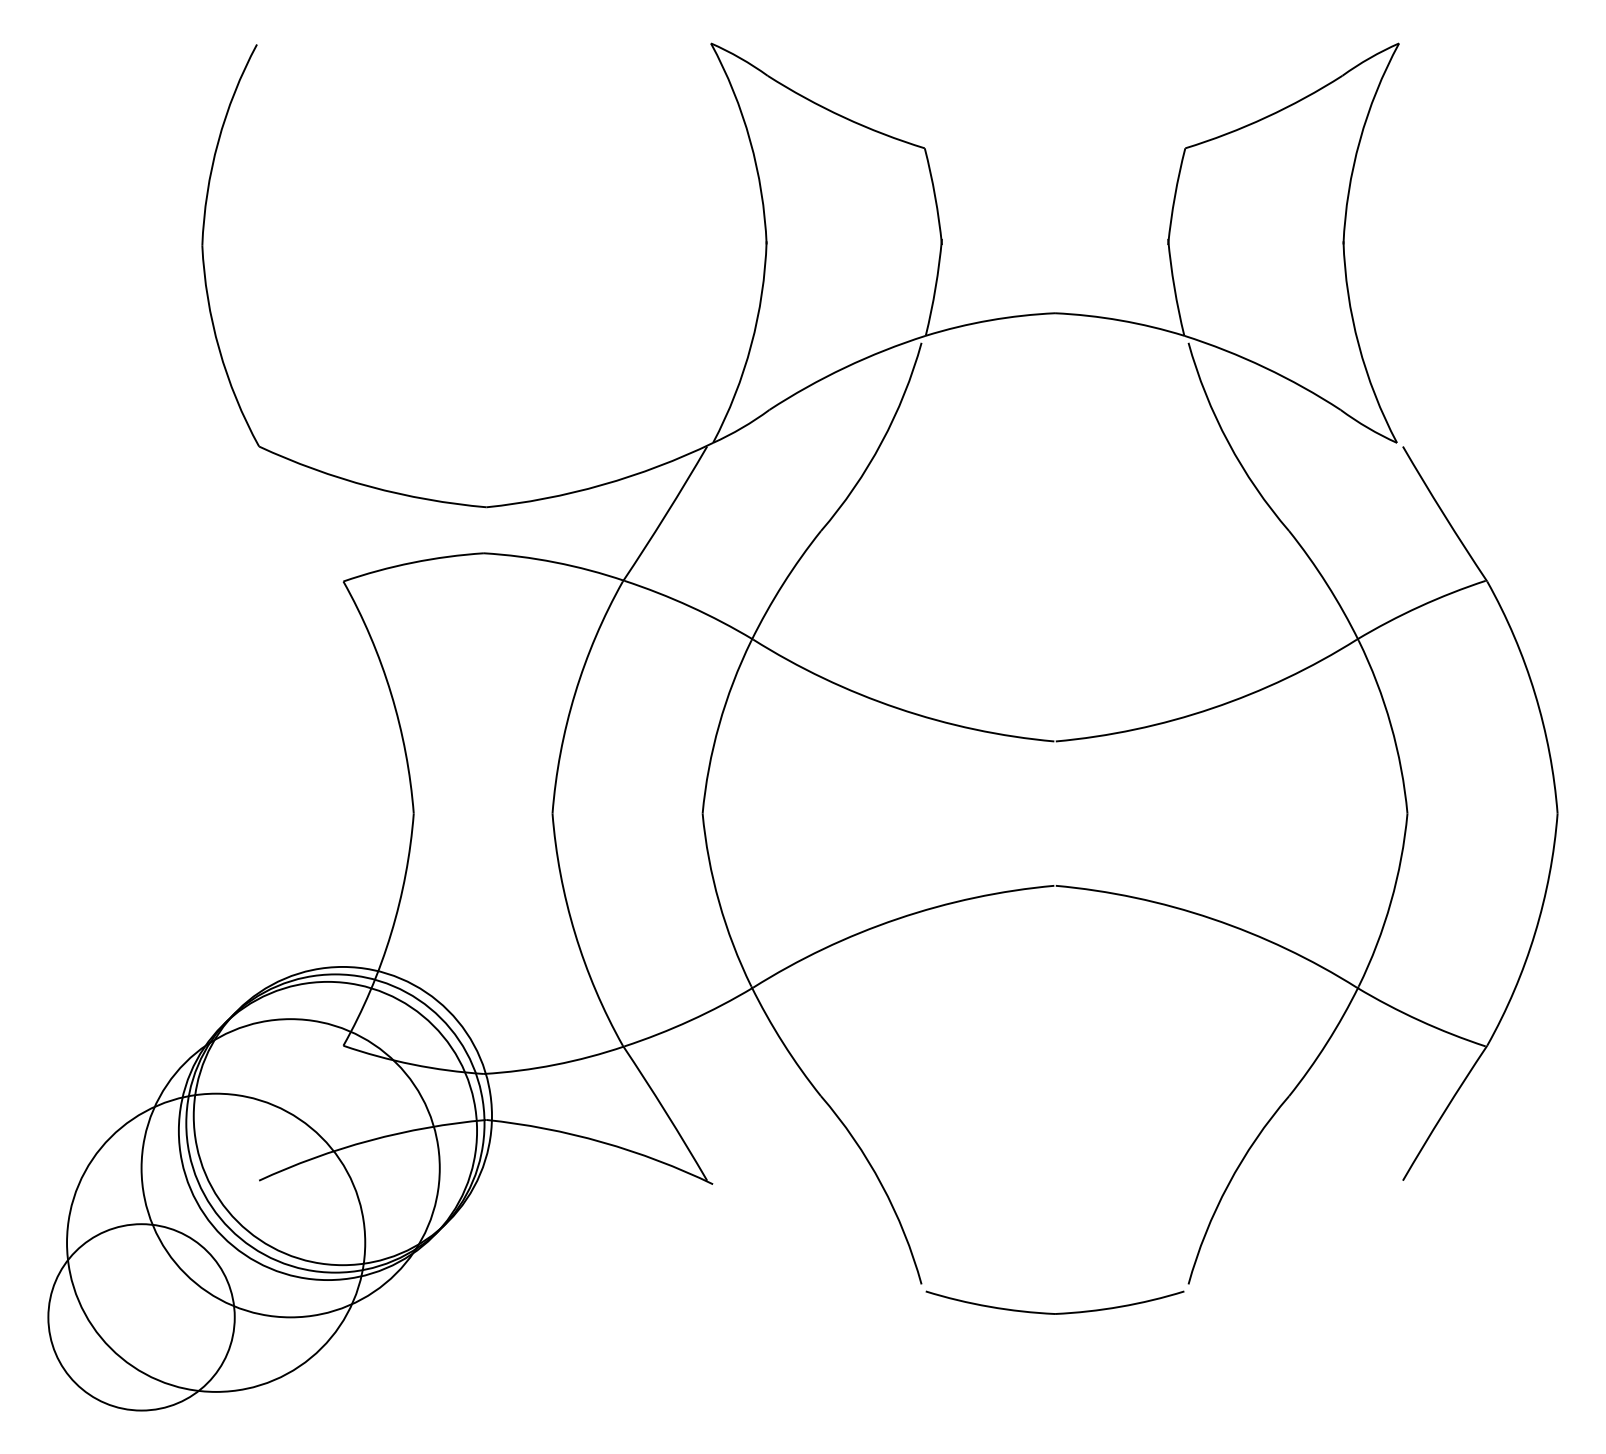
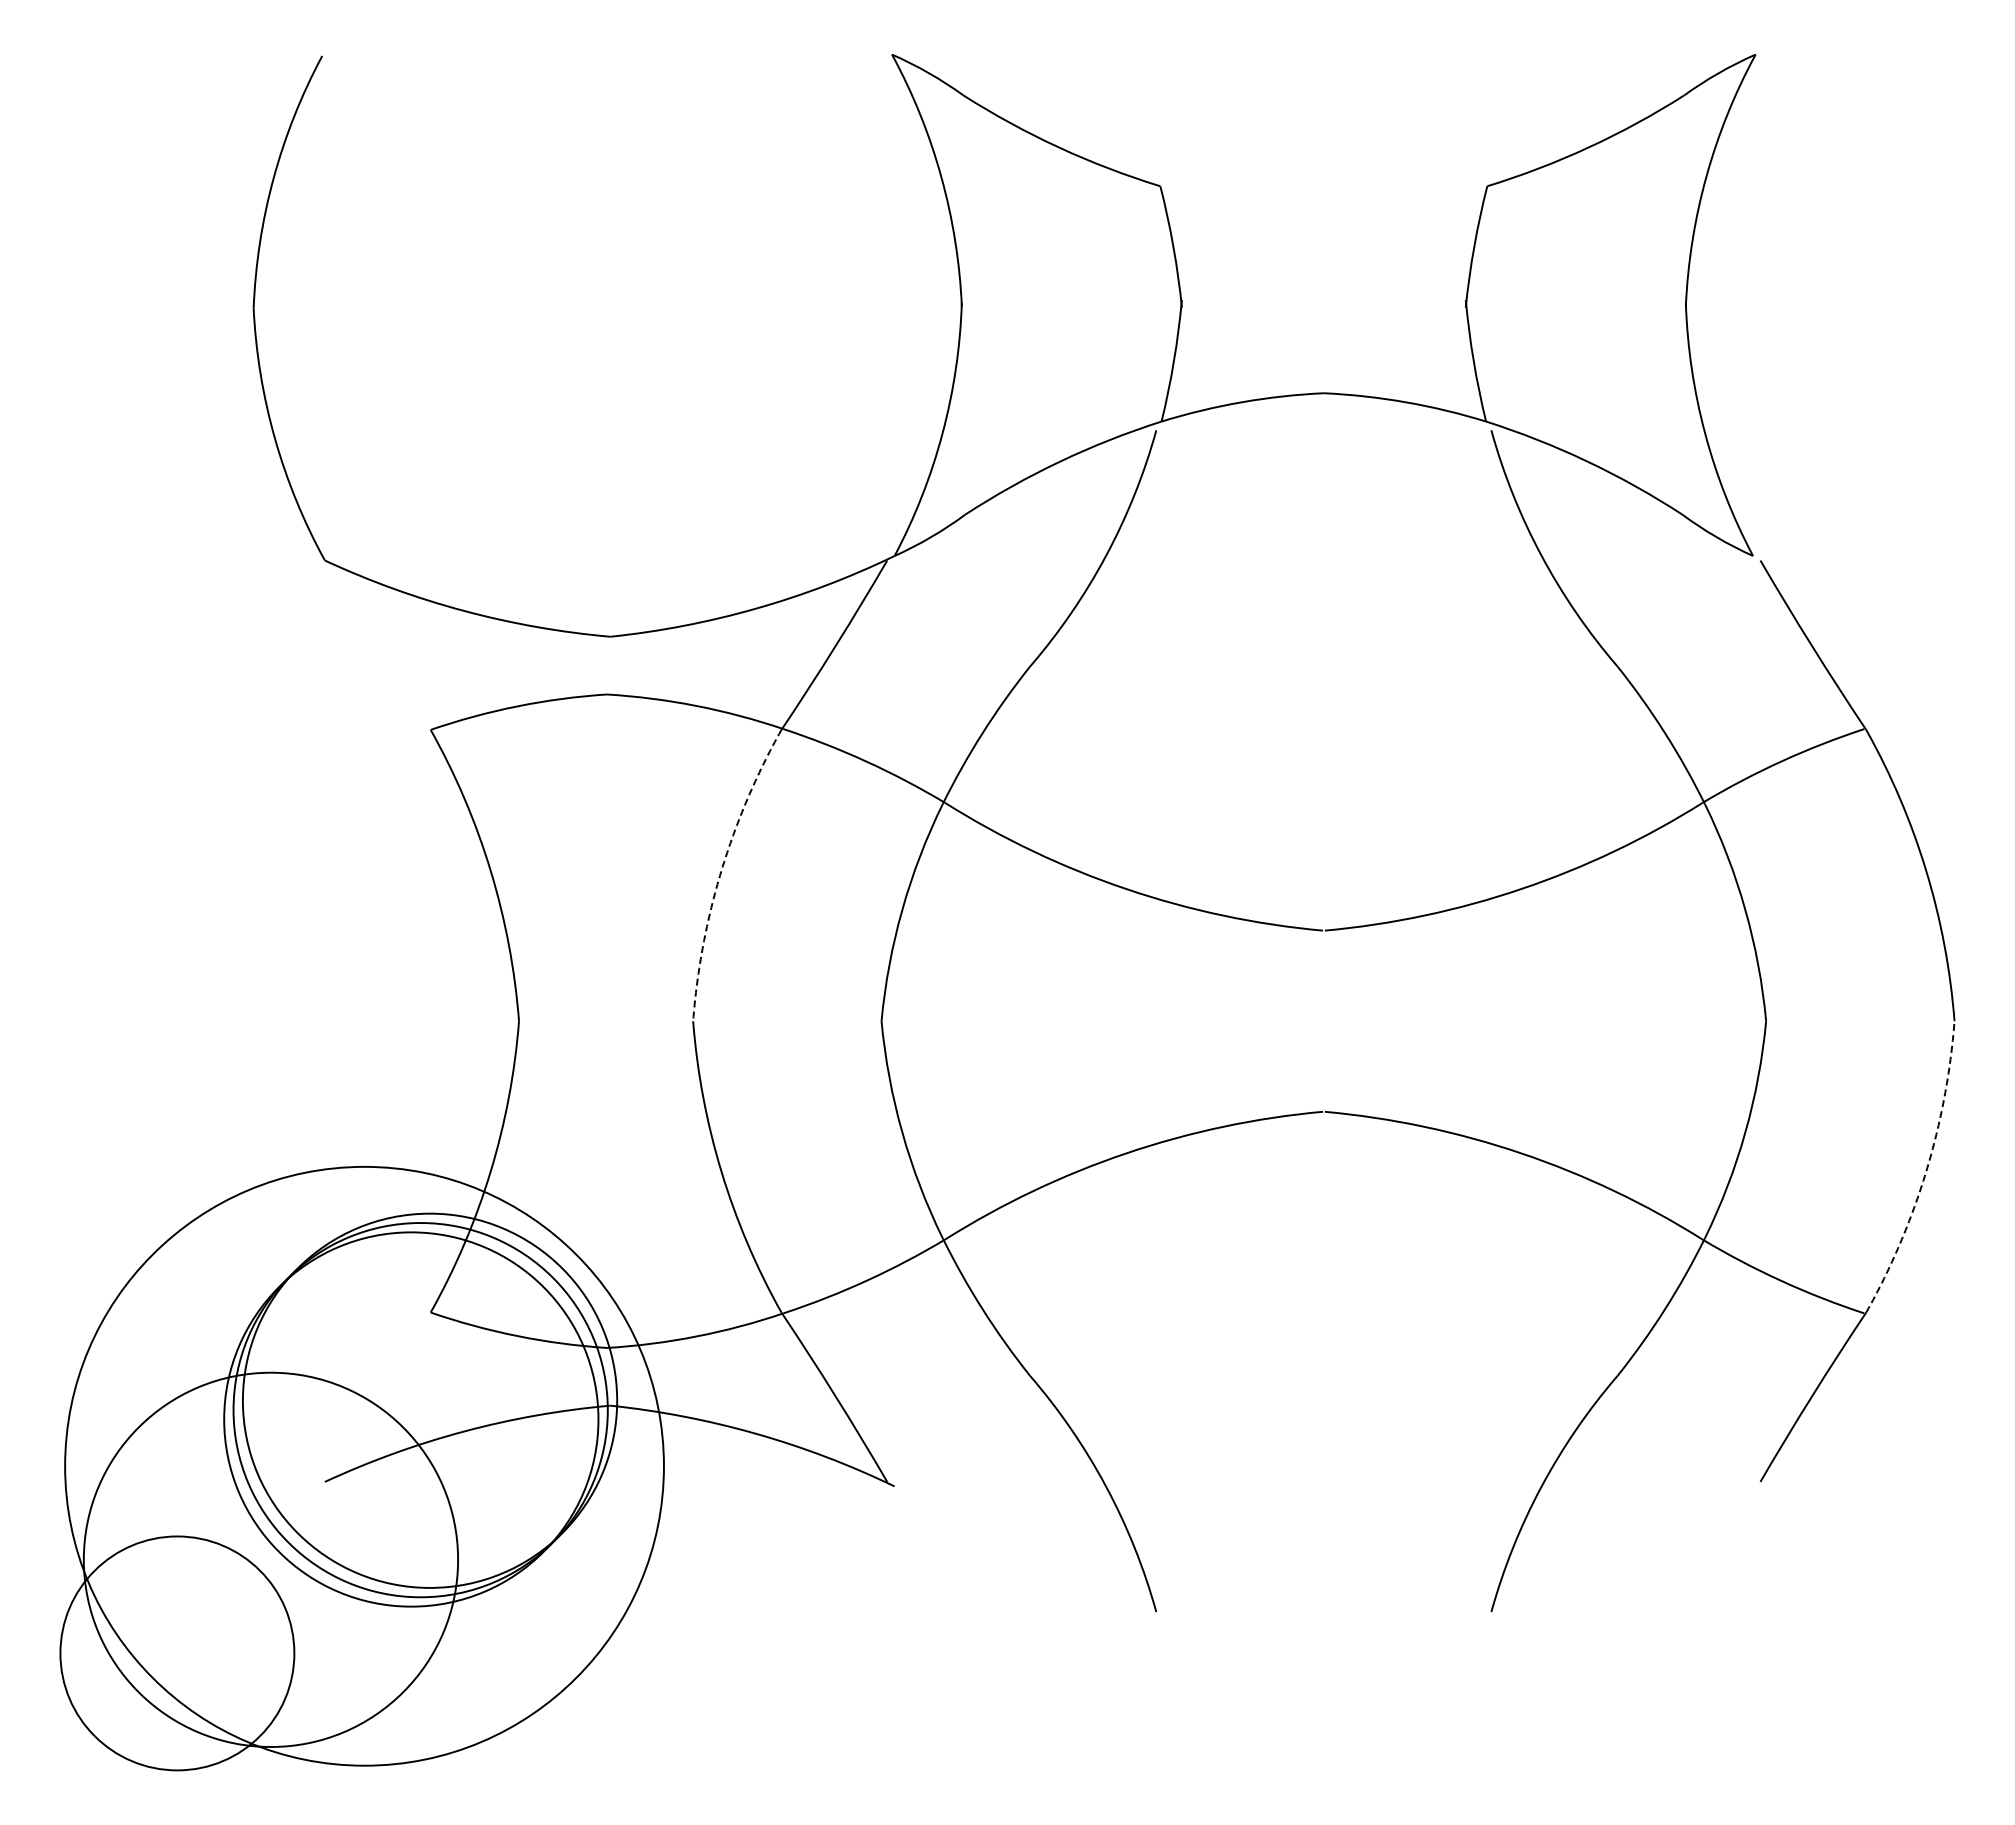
arc: (575, 693) -> (721, 870), solid -> dashed
arc: (1535, 933) -> (1926, 1171), solid -> dashed
circle: (290, 1168) -> (364, 1466), size x1.6
part: (1054, 1313) -> (1323, 1648), removed

